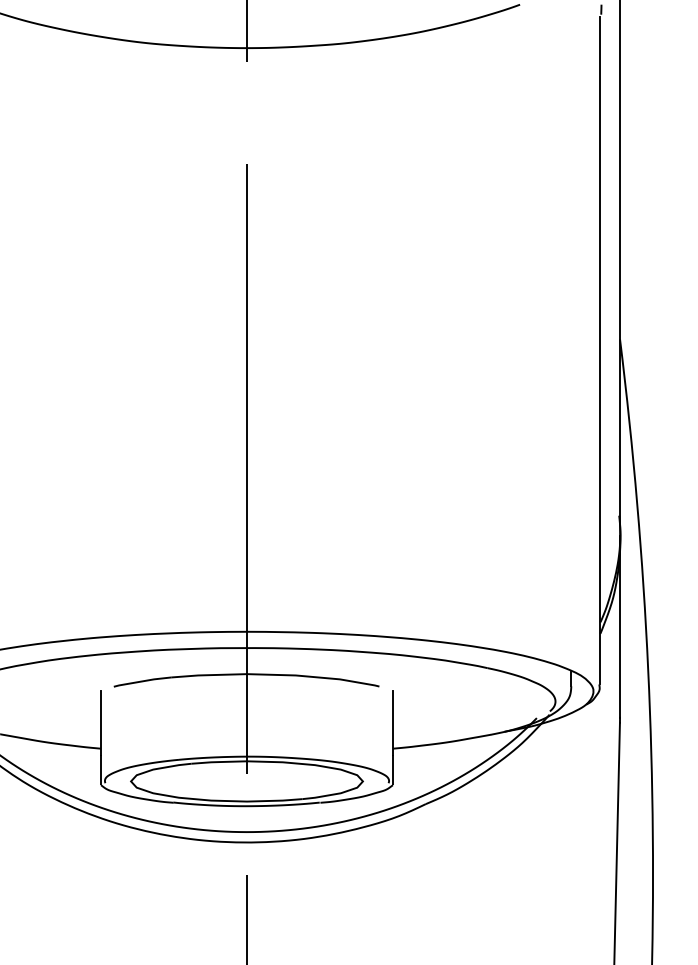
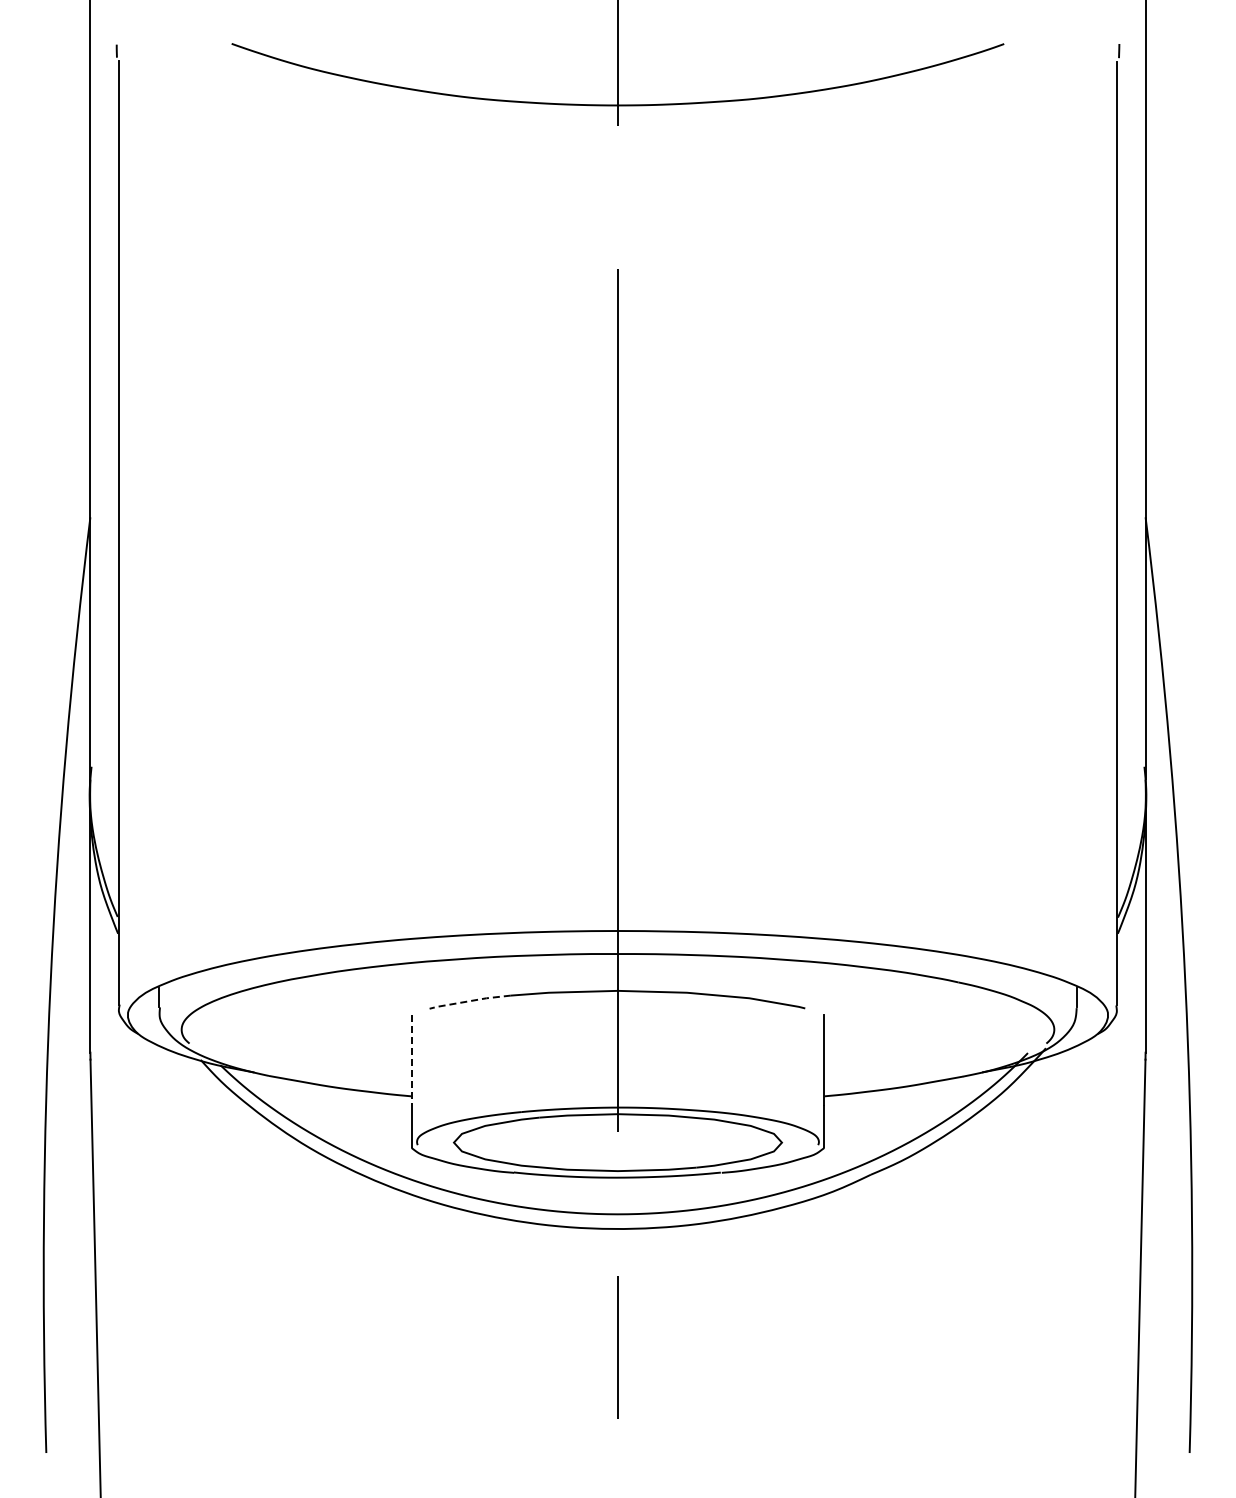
line: (142, 681) -> (470, 1001), solid -> dashed
line: (101, 723) -> (411, 1060), solid -> dashed

